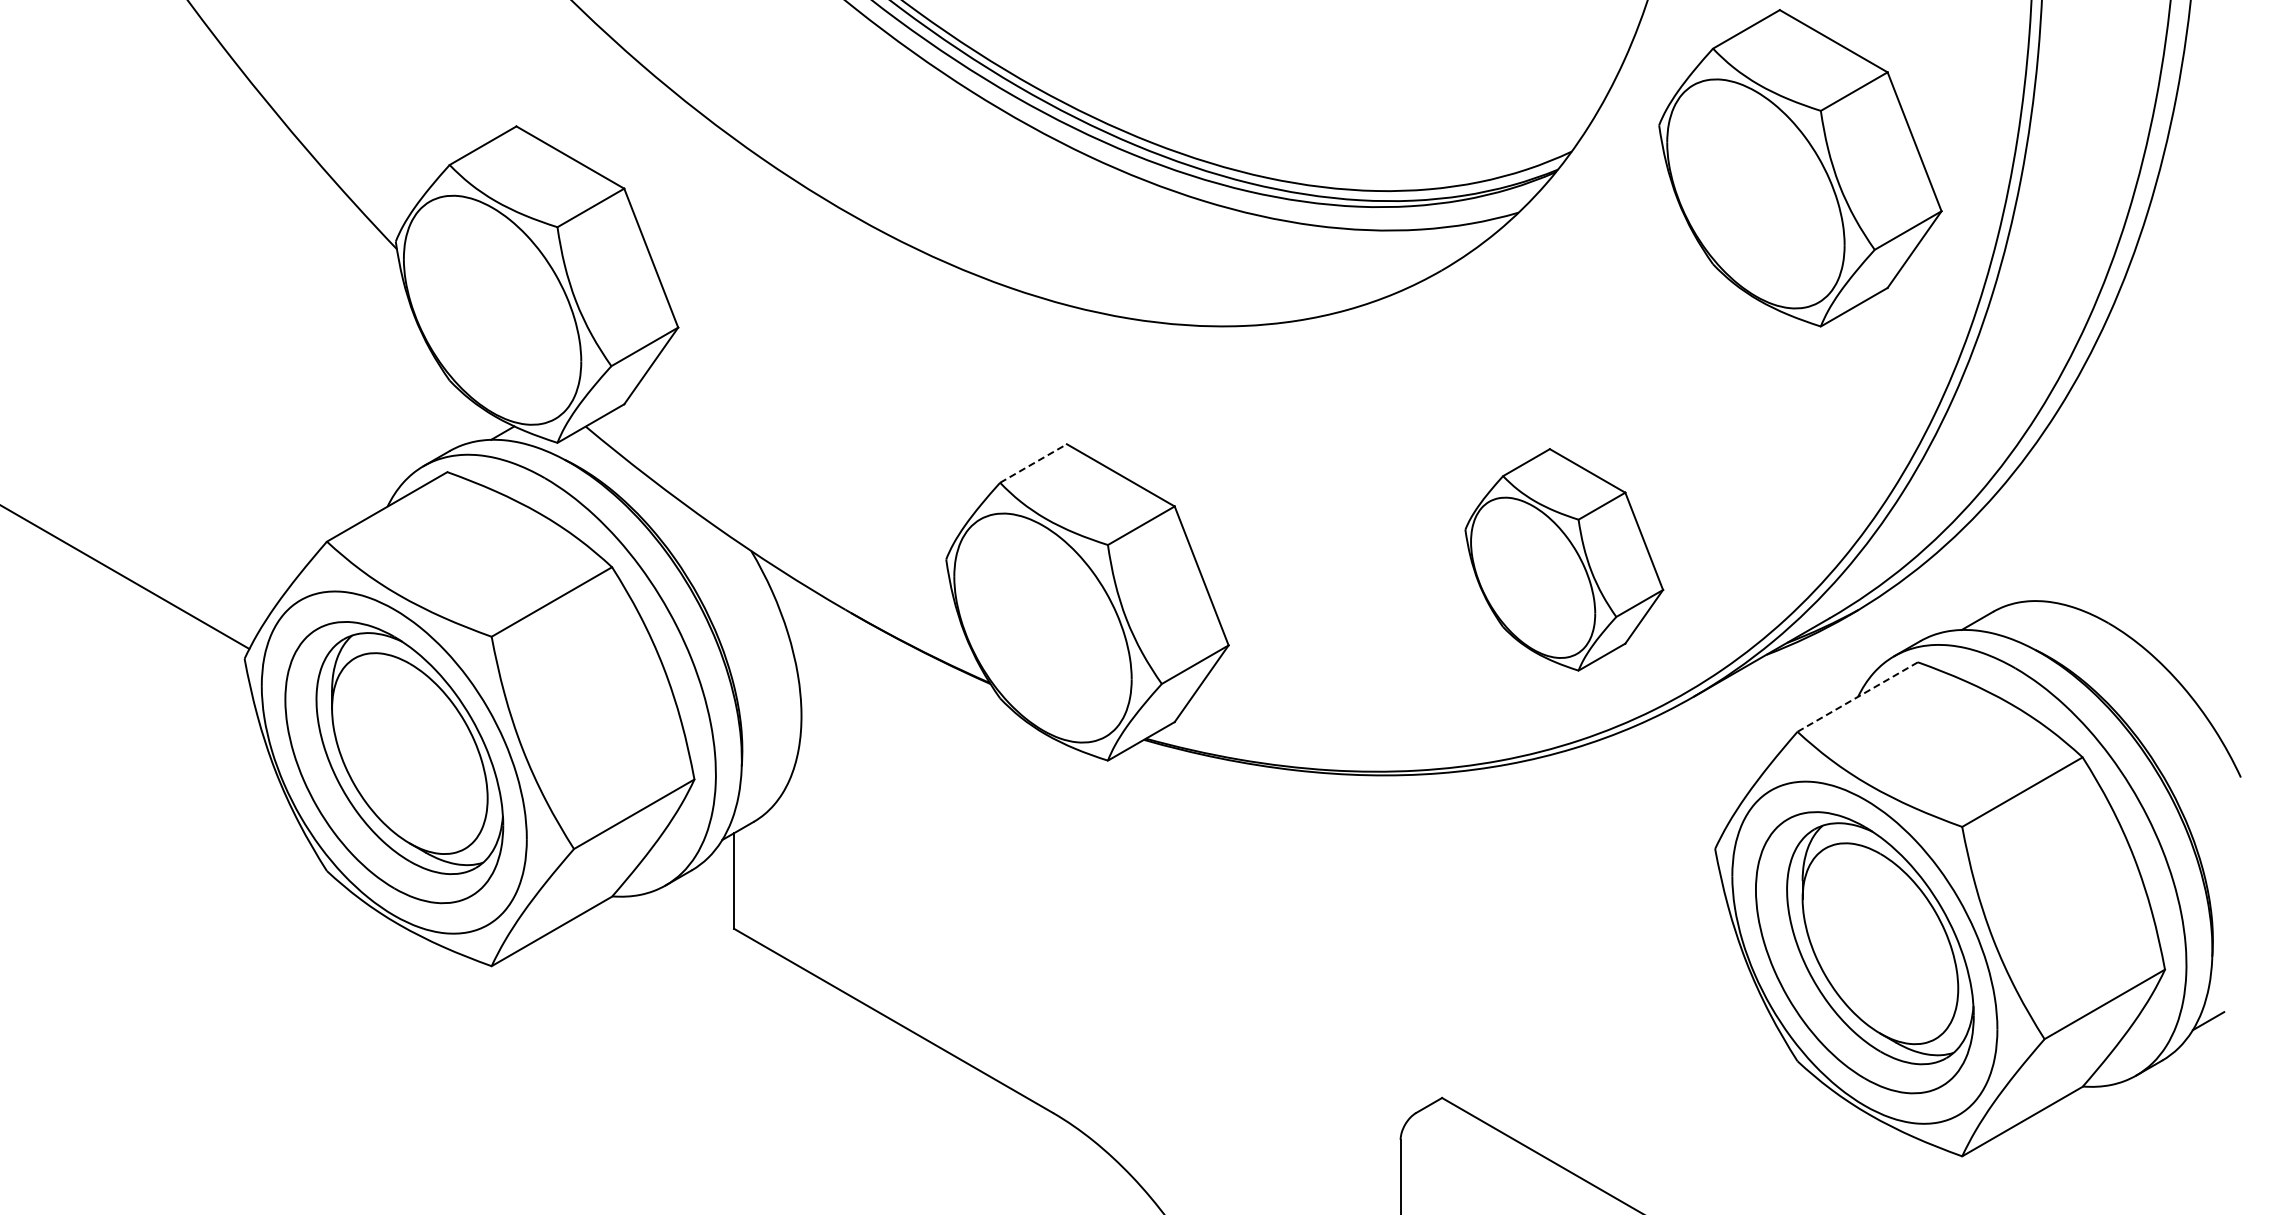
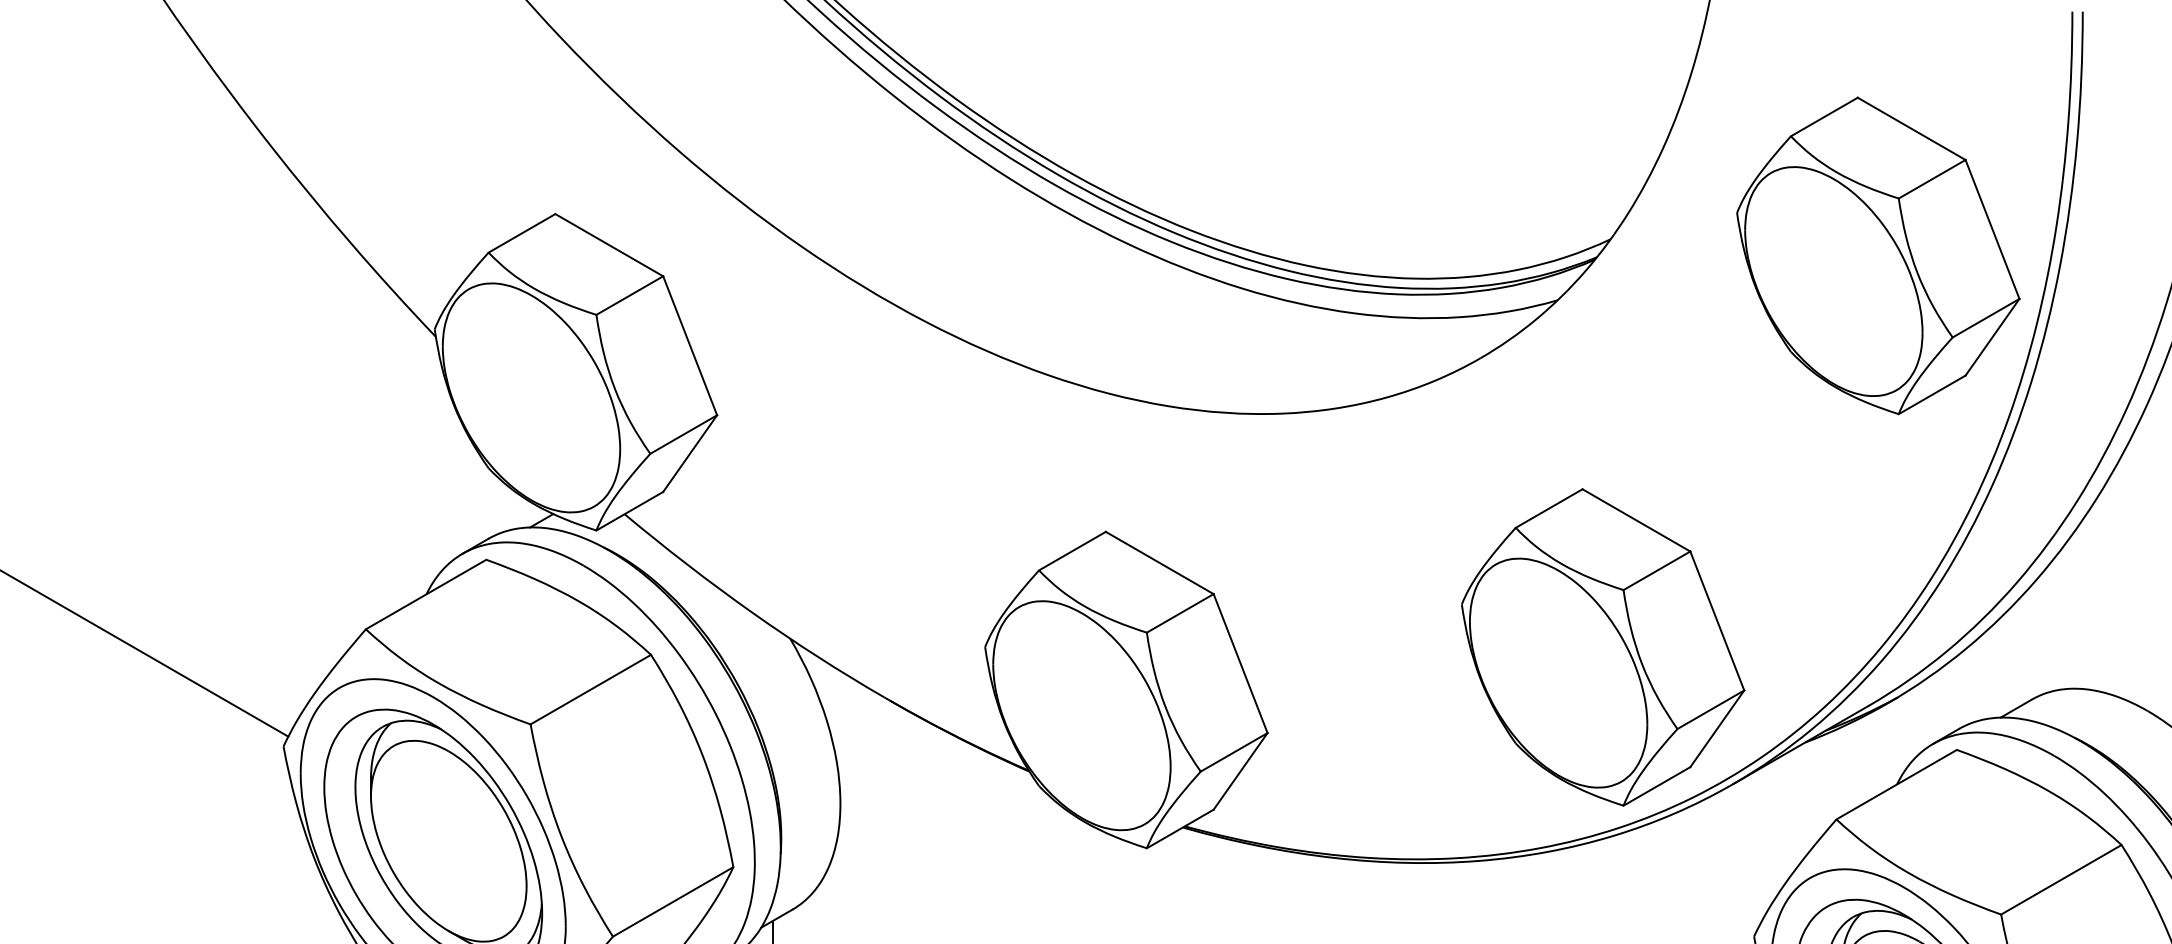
part: (1800, 168) -> (1878, 256), moved
line: (1033, 463) -> (1072, 551), dashed -> solid
part: (1564, 559) -> (1603, 647), size x1.43
line: (1857, 697) -> (1896, 785), dashed -> solid

